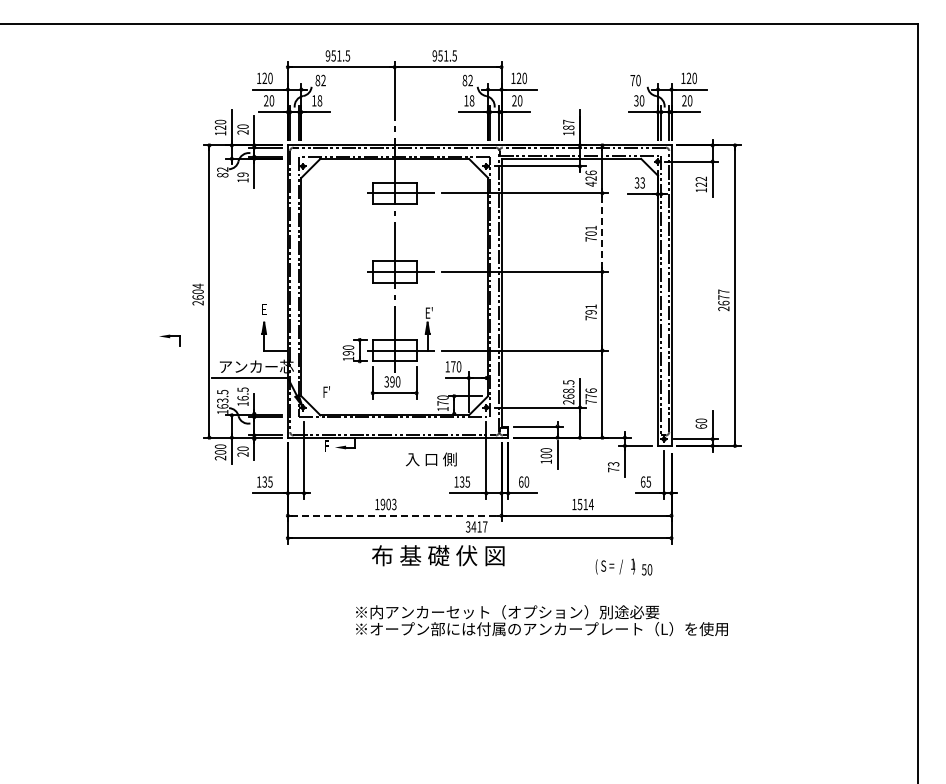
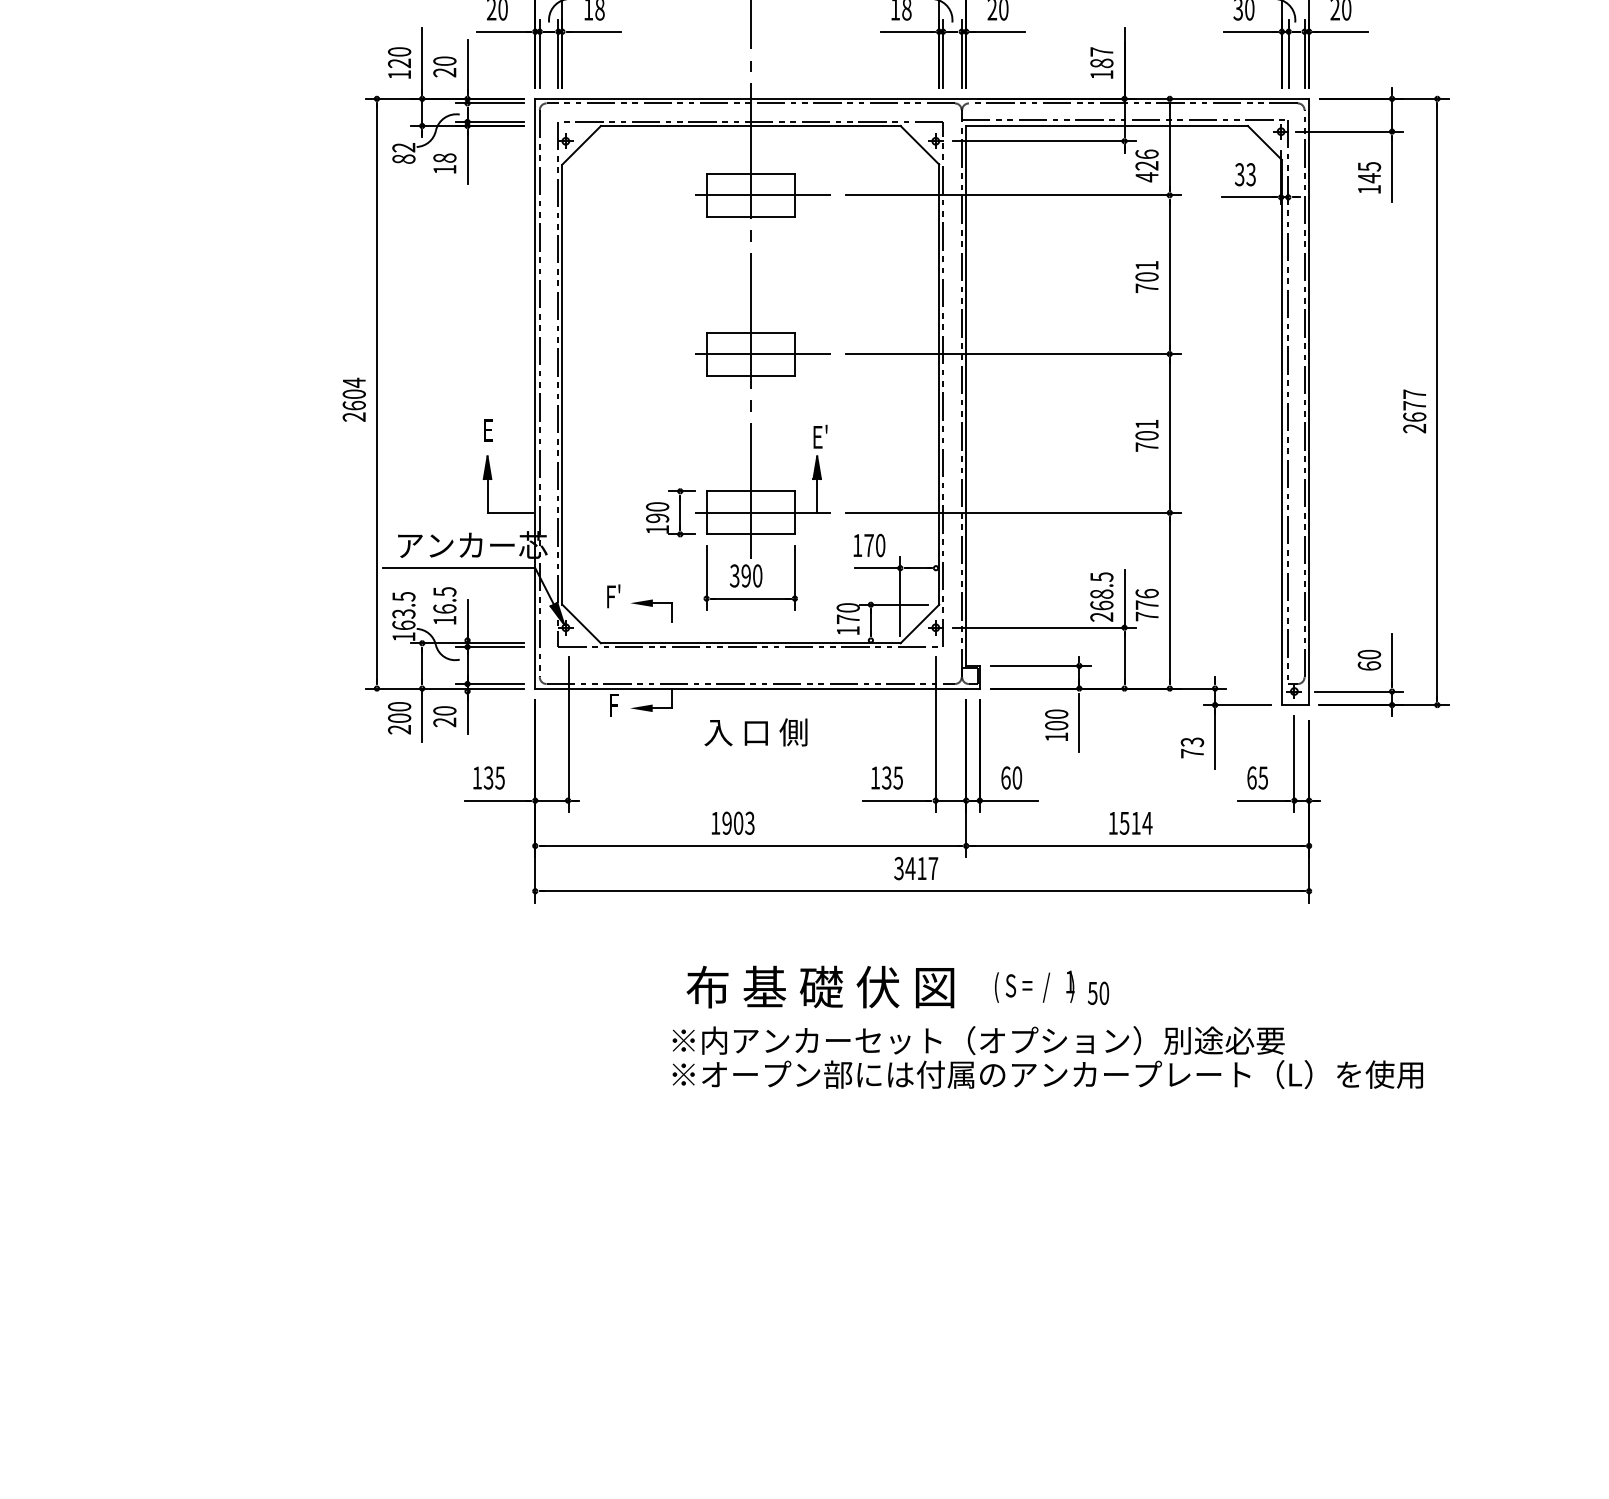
text: (242, 174) -> (443, 157), 19 -> 18
text: (701, 181) -> (1369, 171), 122 -> 145
line: (602, 232) -> (1169, 274), dashed -> solid
text: (590, 312) -> (1145, 435), 791 -> 701
part: (169, 340) -> (651, 611), moved
text: (431, 459) -> (756, 732), moved
line: (395, 515) -> (752, 845), dashed -> solid
text: (438, 555) -> (820, 986), moved
text: (623, 566) -> (1050, 986), moved

